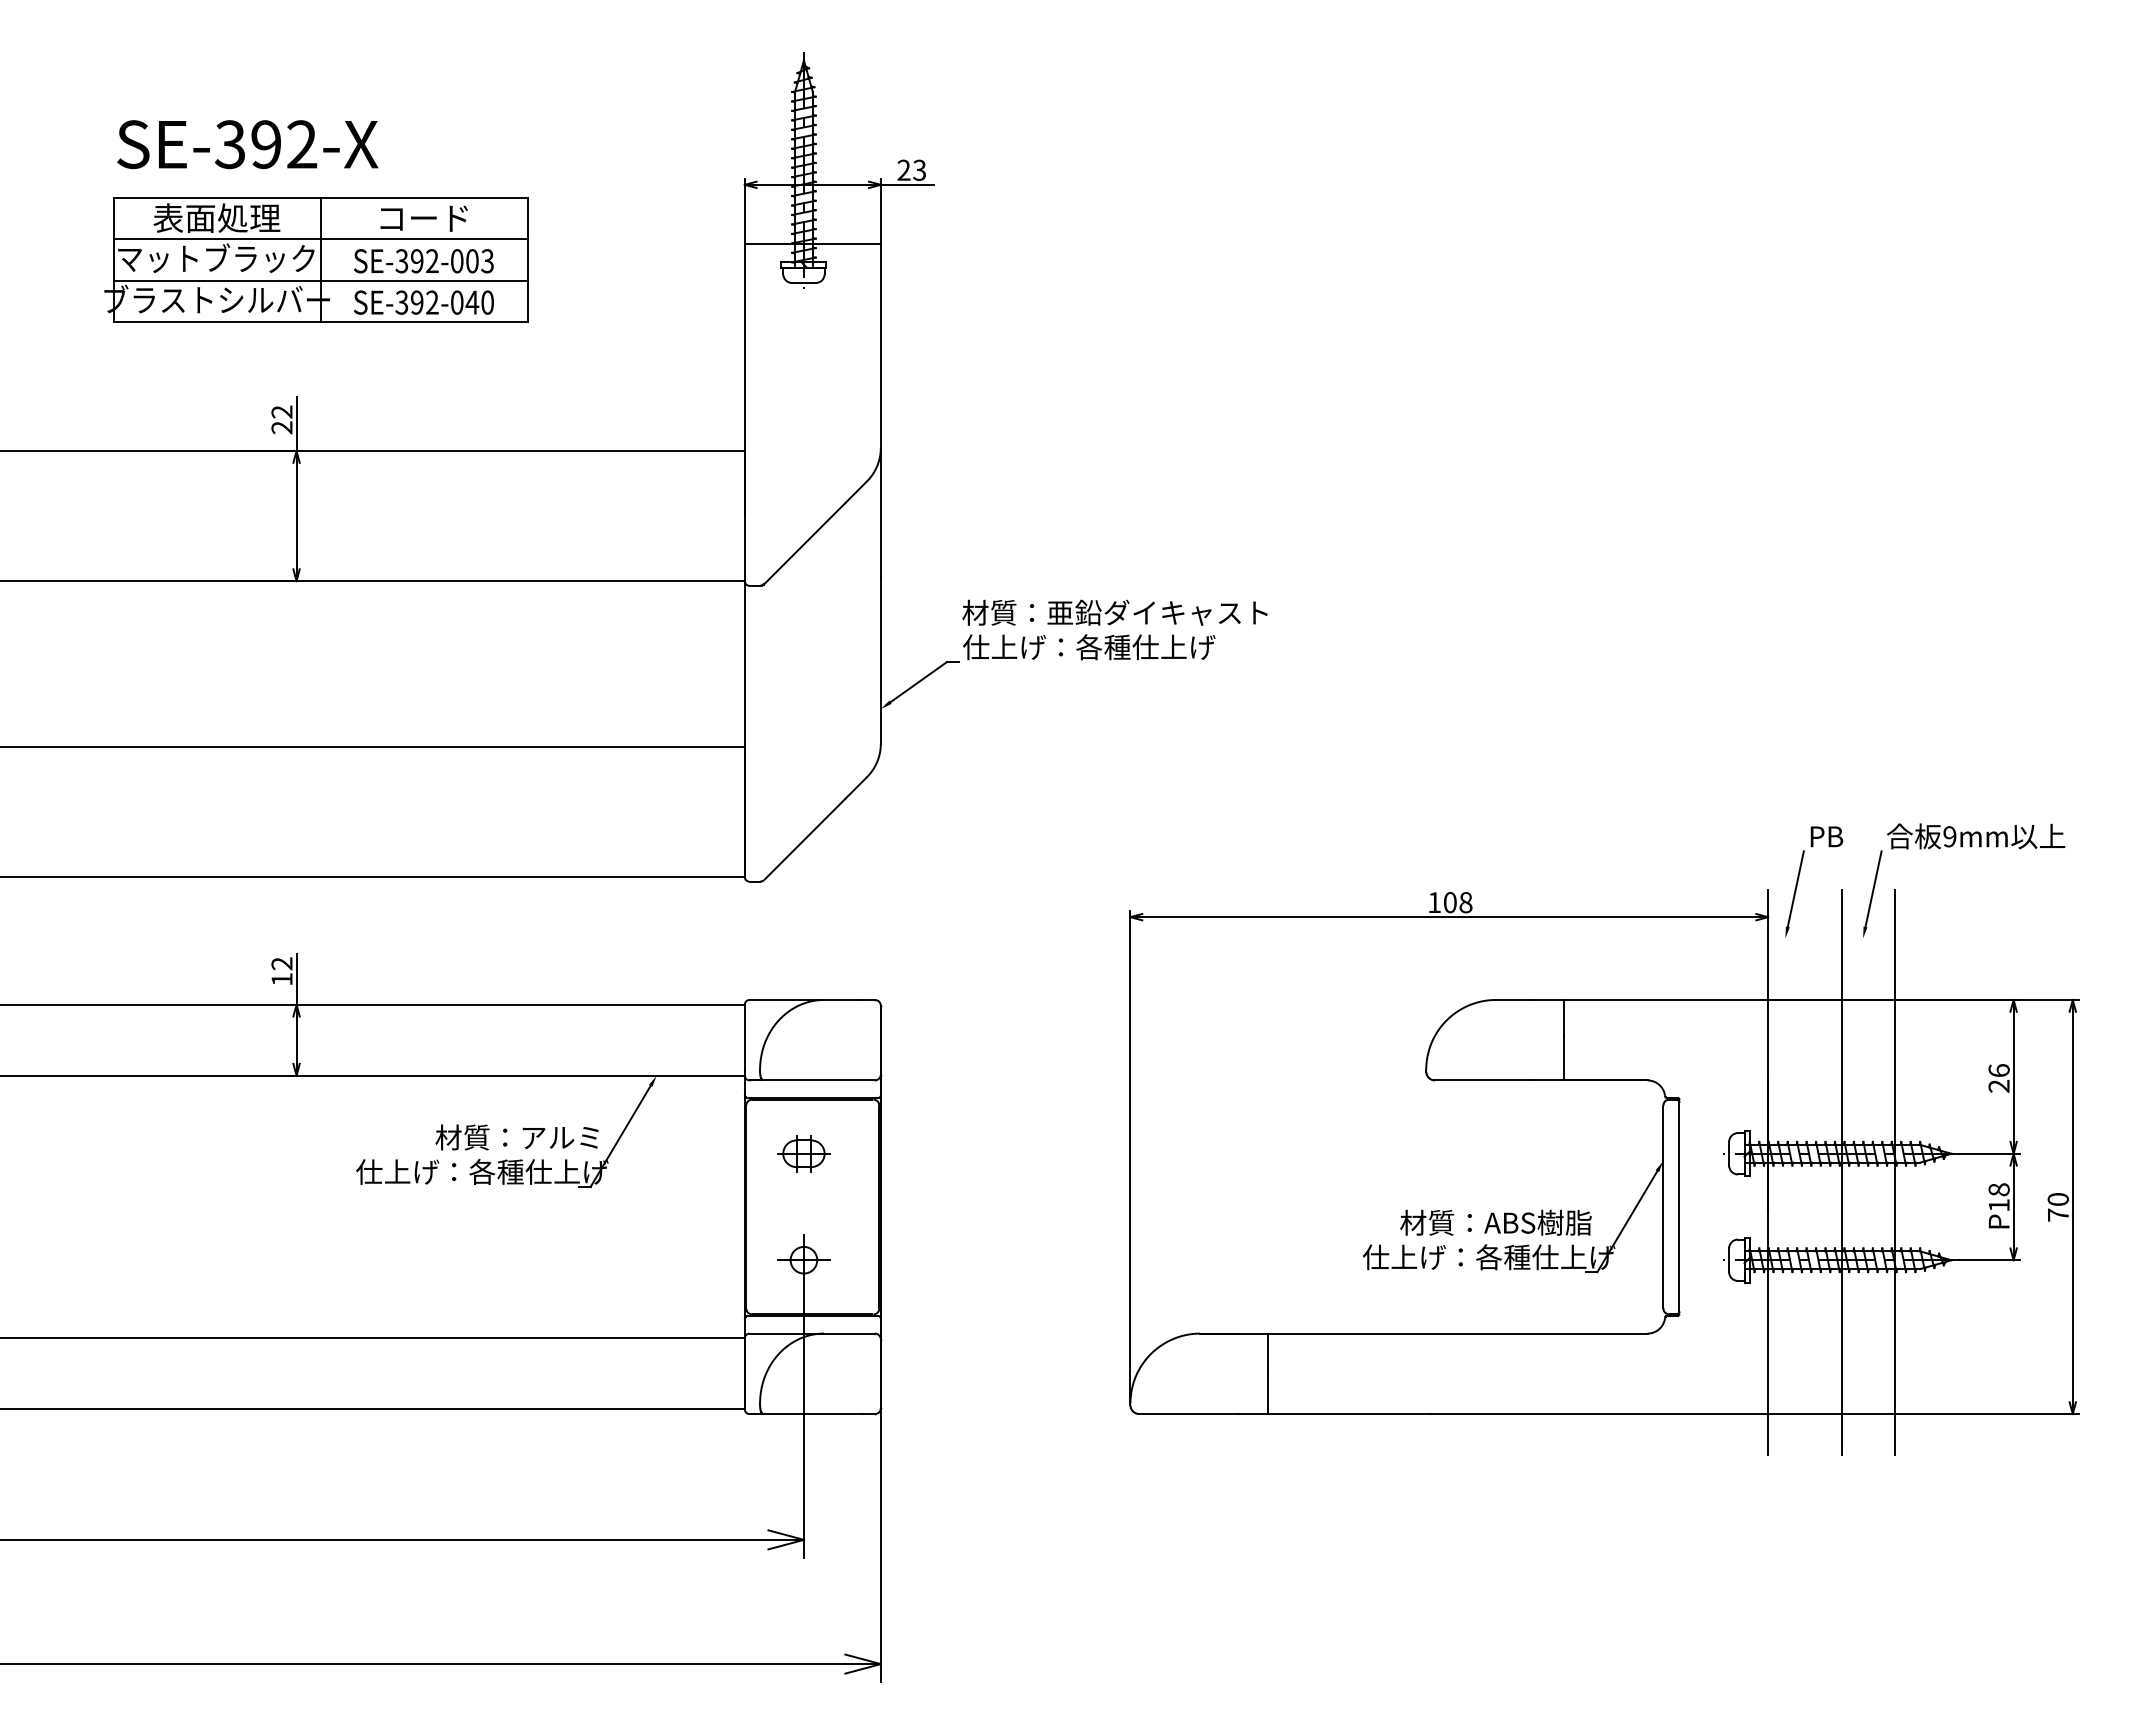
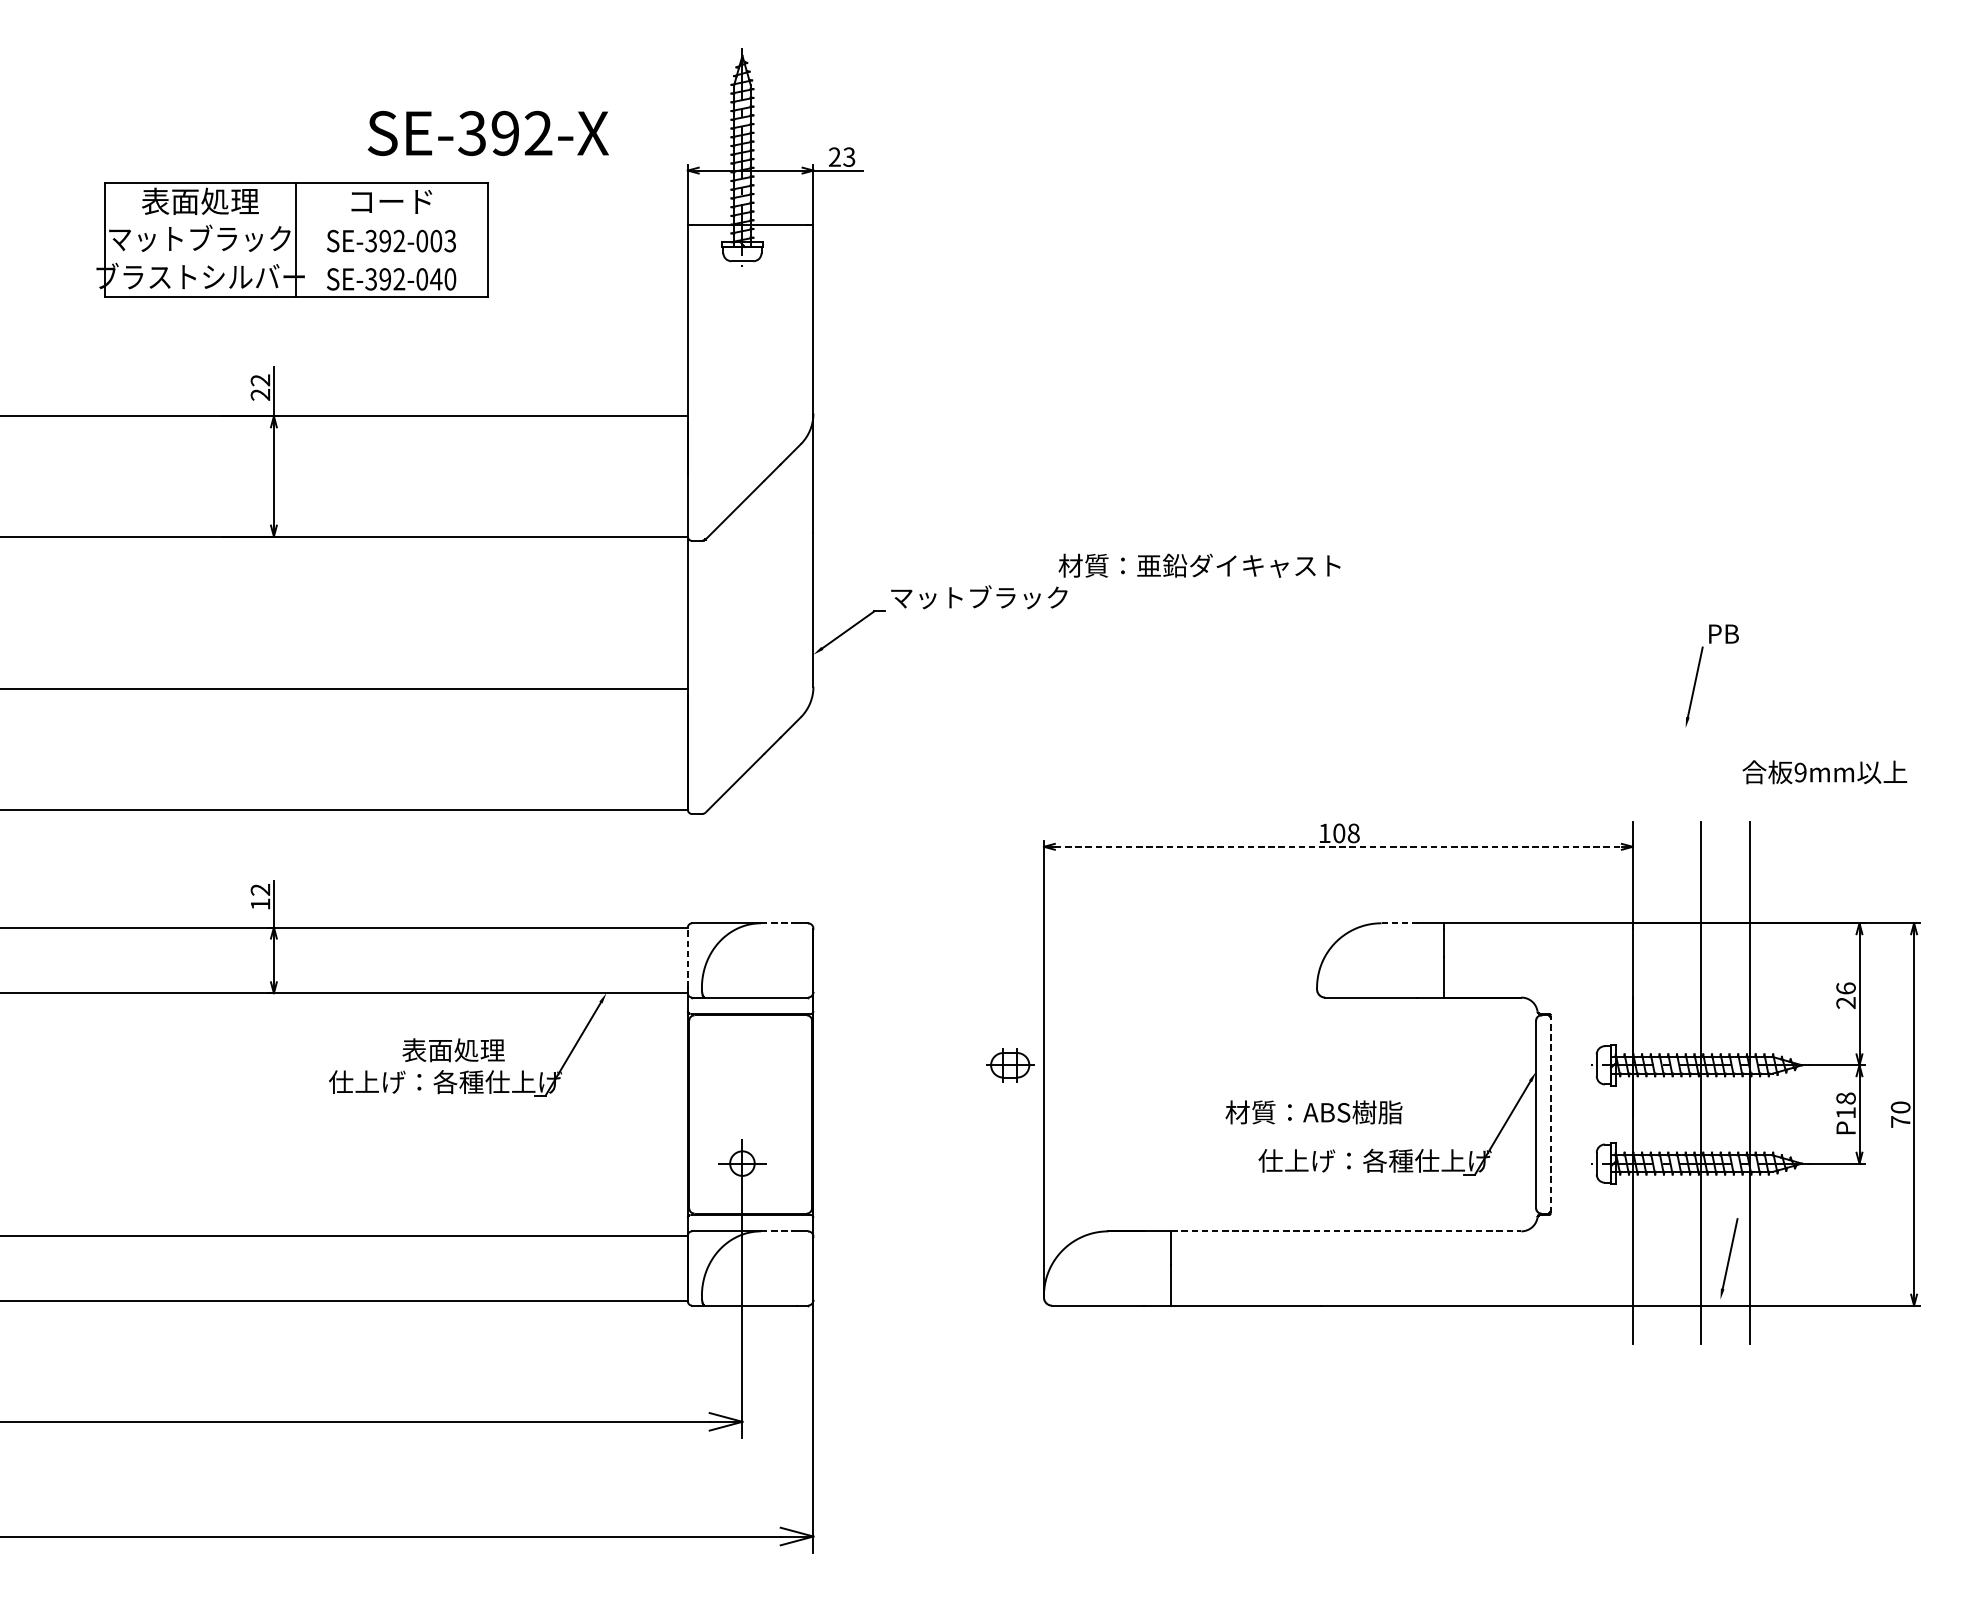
text: (247, 144) -> (488, 133), moved
line: (320, 239) -> (296, 221), removed
line: (320, 280) -> (296, 258), removed
text: (1114, 612) -> (1199, 565), moved
text: (1089, 647) -> (1006, 597), 仕上げ：各種仕上げ -> マットブラック
part: (1799, 877) -> (1698, 671), moved
part: (1872, 893) -> (1729, 1258), moved
line: (1449, 917) -> (1338, 847), solid -> dashed
line: (843, 999) -> (778, 922), solid -> dashed
line: (1515, 999) -> (1399, 922), solid -> dashed
line: (744, 1037) -> (687, 957), solid -> dashed
text: (516, 1137) -> (477, 1050), 材質：アルミ -> 表面処理
part: (803, 1153) -> (1009, 1065), moved
line: (1679, 1206) -> (1550, 1113), solid -> dashed
text: (1495, 1222) -> (1313, 1112), moved
line: (843, 1333) -> (778, 1231), solid -> dashed
line: (1457, 1333) -> (1345, 1231), solid -> dashed

